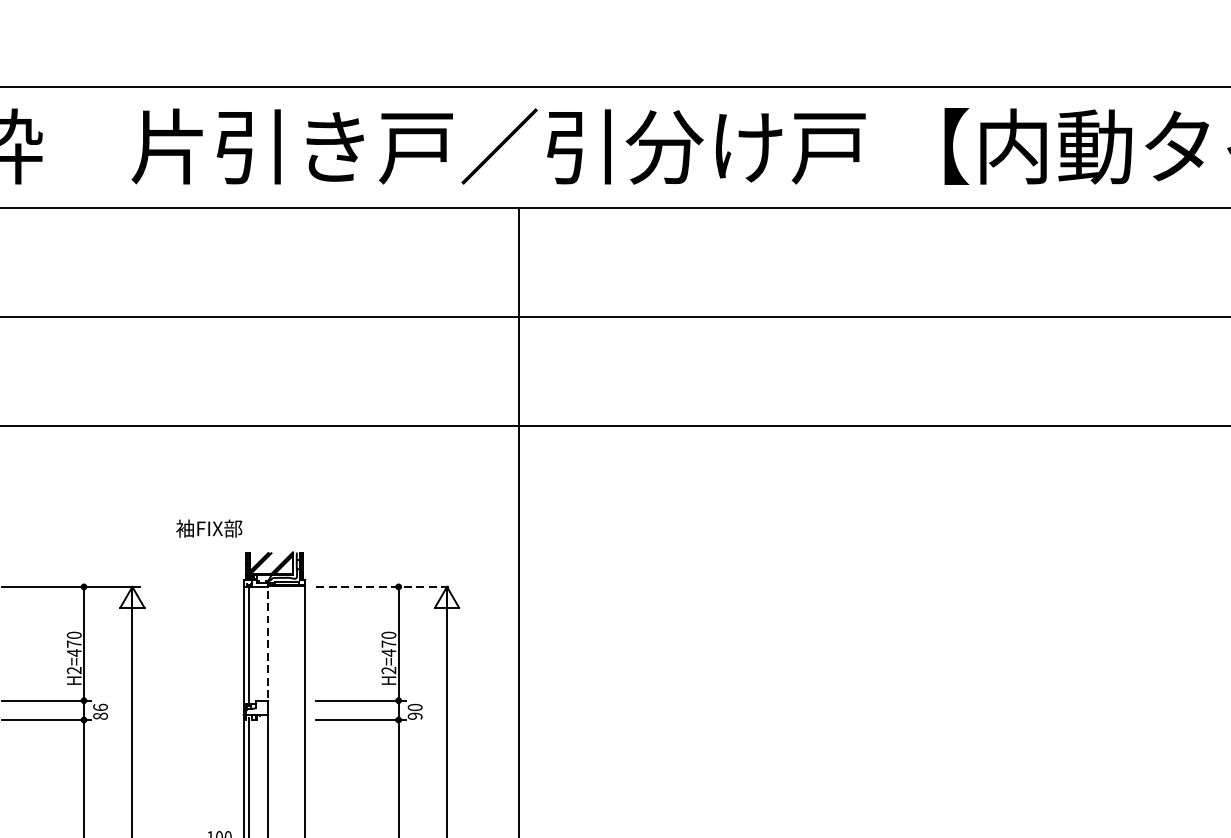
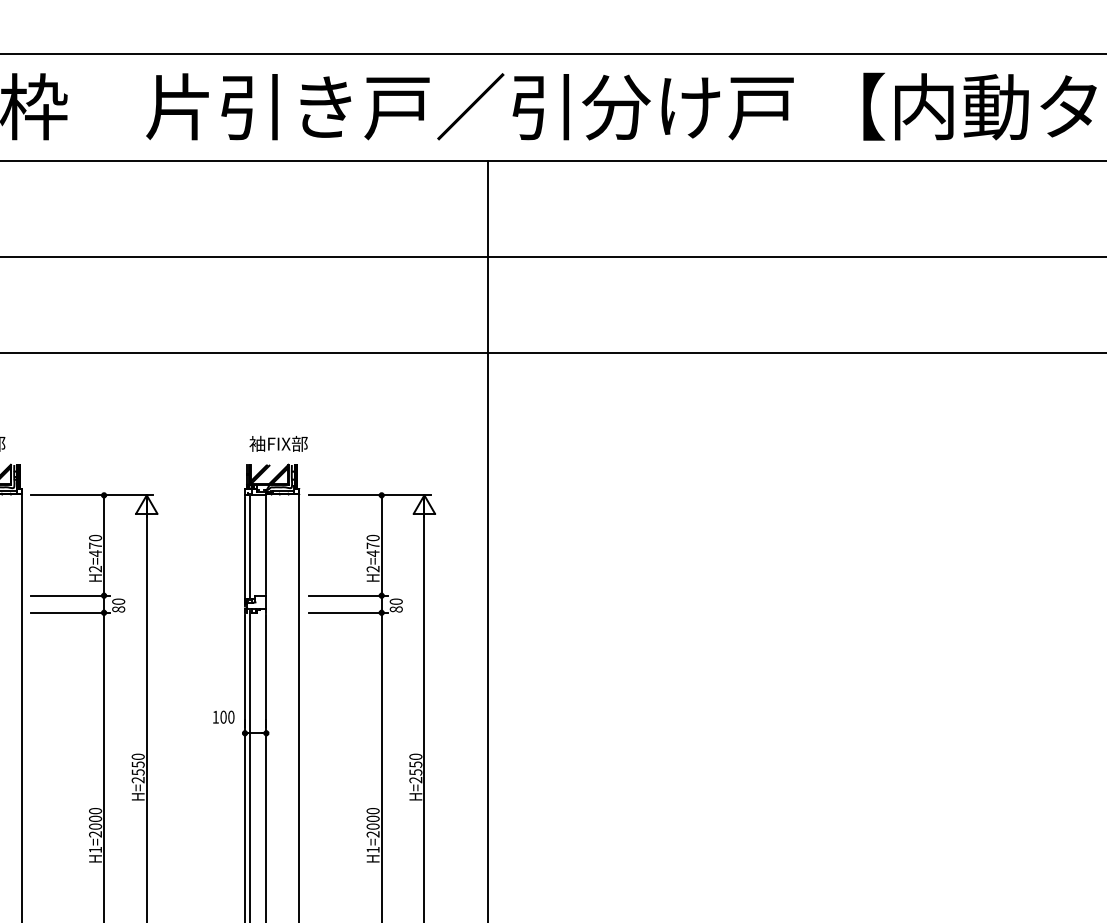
text: (209, 528) -> (278, 443), moved
line: (384, 587) -> (369, 495), dashed -> solid
line: (268, 643) -> (266, 545), dashed -> solid
text: (100, 707) -> (118, 601), 86 -> 80
text: (414, 716) -> (395, 609), 90 -> 80

